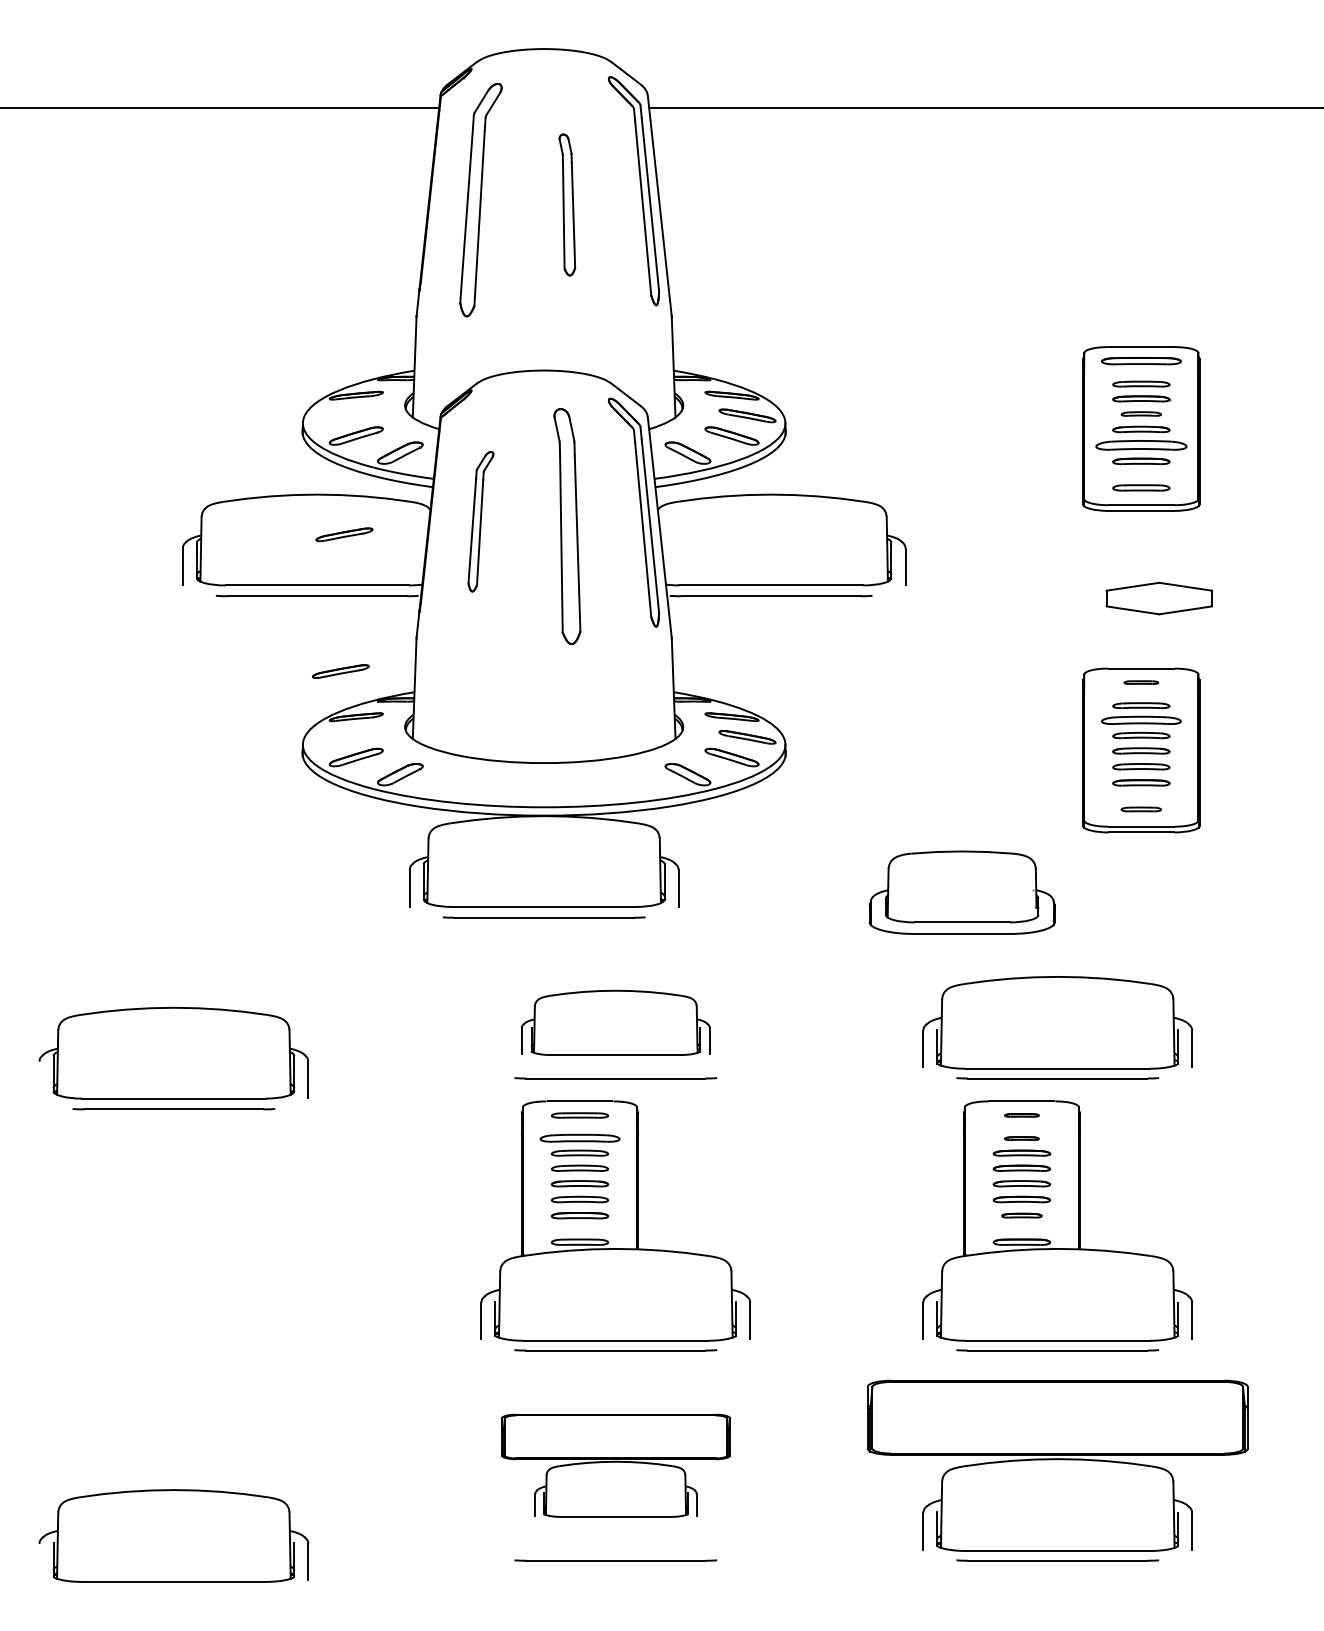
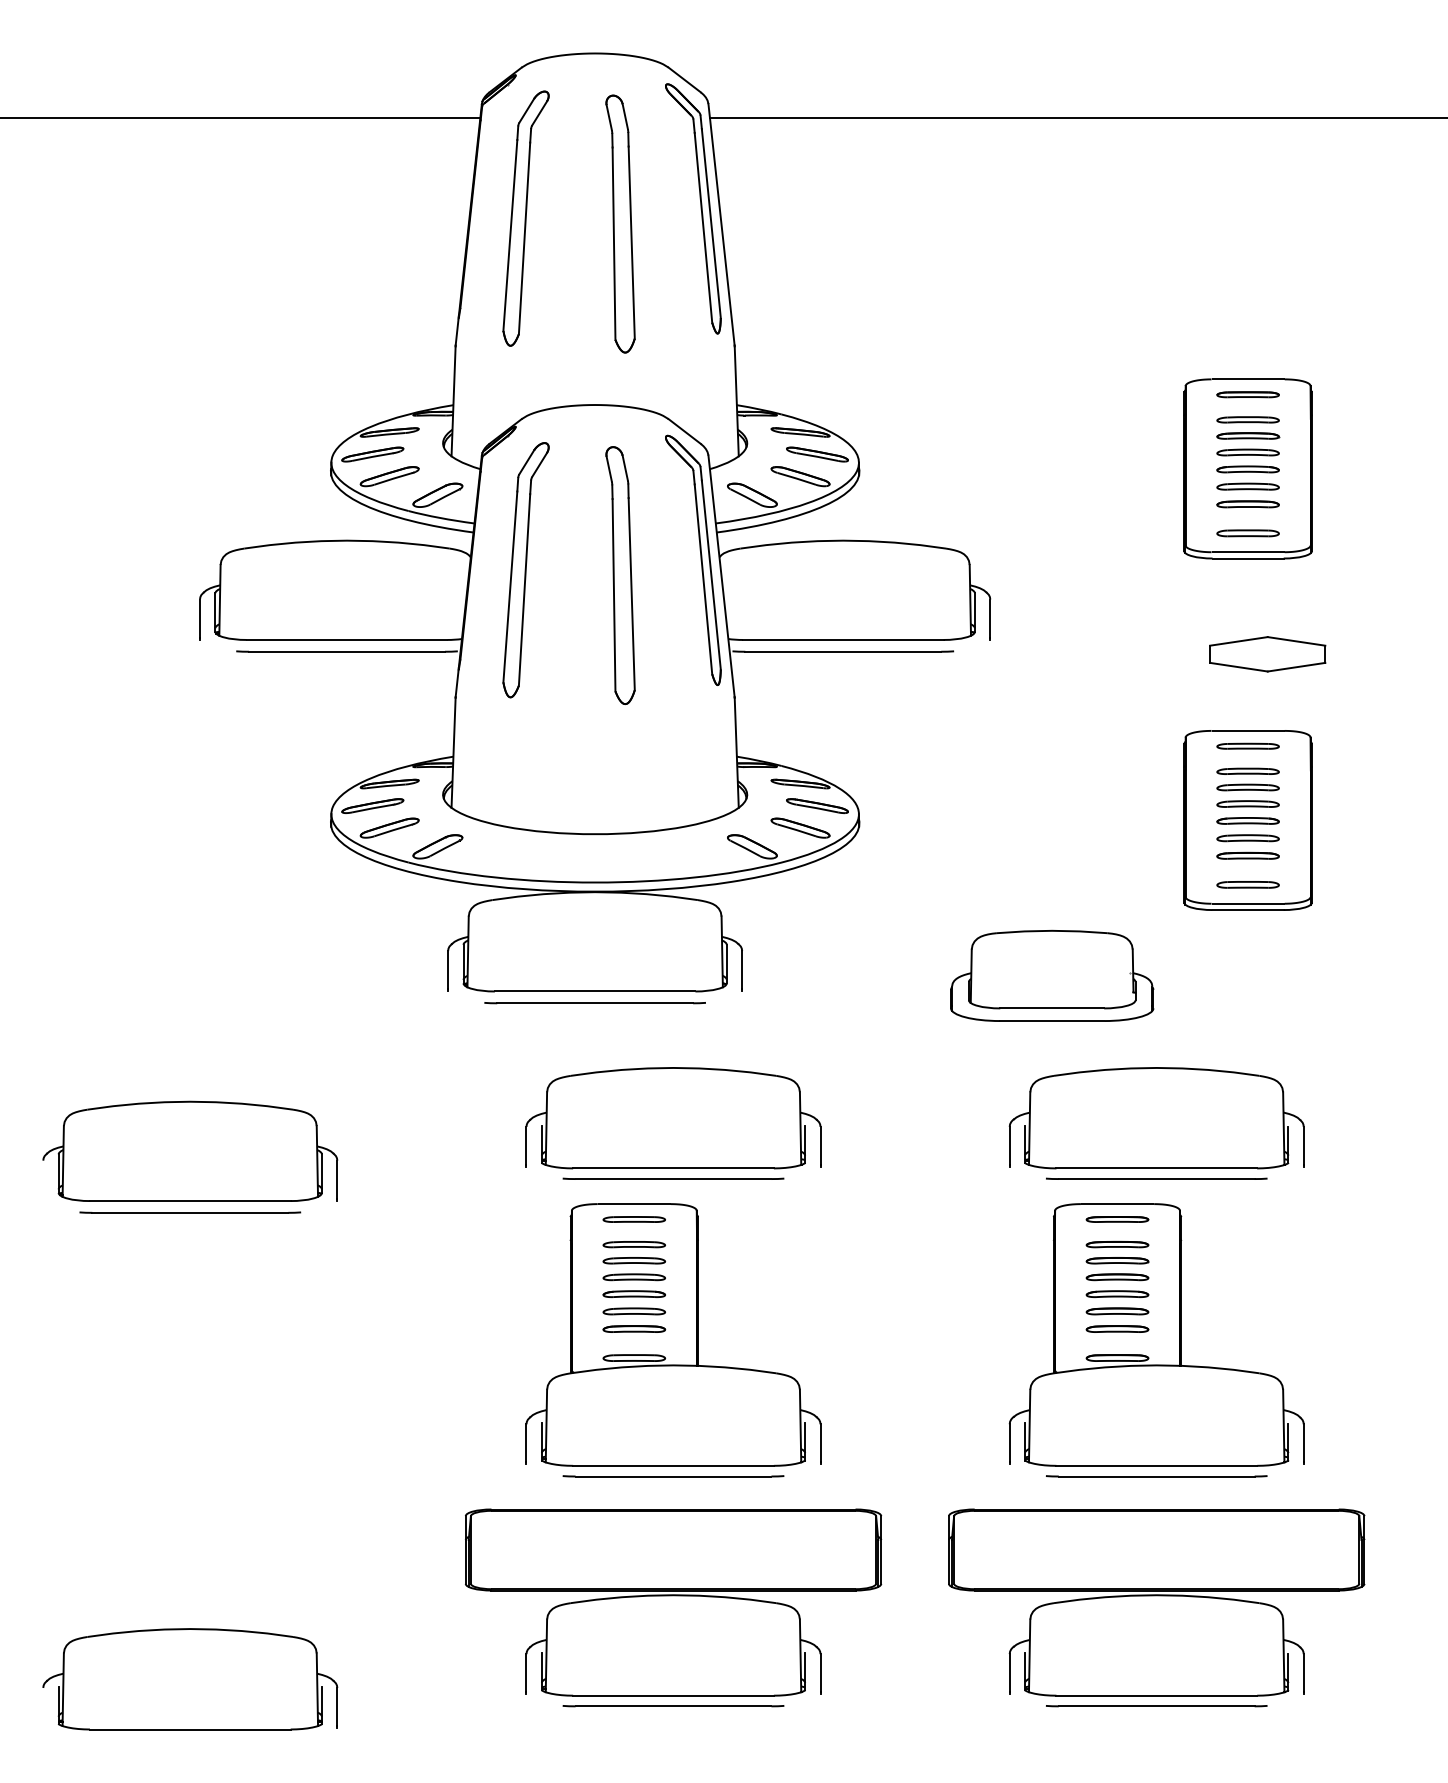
part: (567, 204) -> (620, 223), size x1.67
part: (1140, 360) -> (1247, 394), size x0.71
part: (1140, 413) -> (1247, 452), size x1.43
part: (1140, 445) -> (1247, 486), size x0.62
part: (480, 521) -> (525, 570), size x1.67
part: (344, 534) -> (372, 454), moved
part: (340, 670) -> (372, 805), moved
part: (1140, 681) -> (1247, 745), size x1.67
part: (1140, 720) -> (1247, 787), size x0.71
part: (1140, 809) -> (1247, 884), size x1.43
part: (615, 1023) -> (673, 1118), size x1.43
part: (1021, 1115) -> (1117, 1219), size x1.67
part: (579, 1138) -> (633, 1244), size x0.71
part: (1021, 1138) -> (1117, 1244), size x1.67
part: (1021, 1215) -> (1117, 1328), size x1.43
part: (615, 1465) -> (673, 1602), size x1.67

